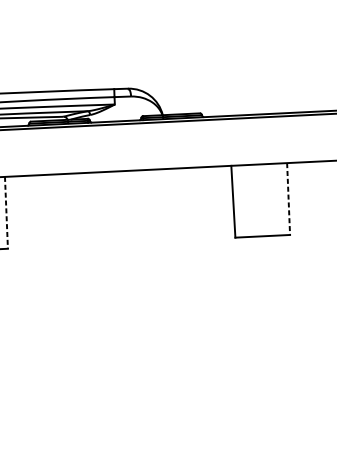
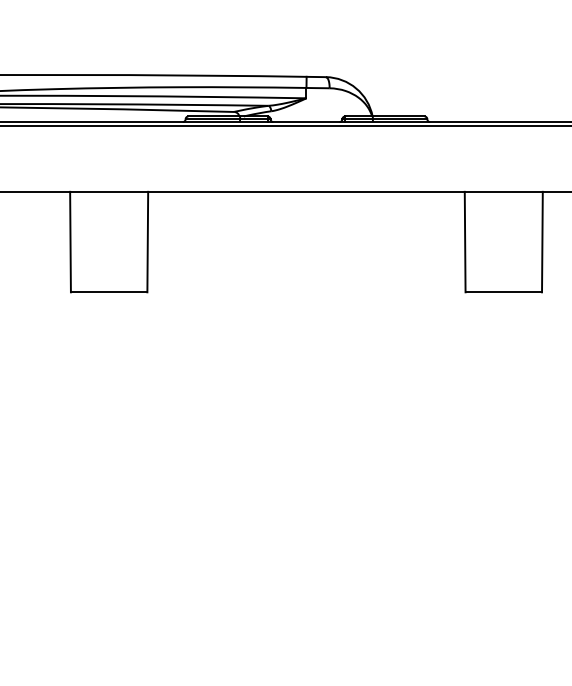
line: (288, 199) -> (542, 242), dashed -> solid
line: (6, 213) -> (147, 242), dashed -> solid

